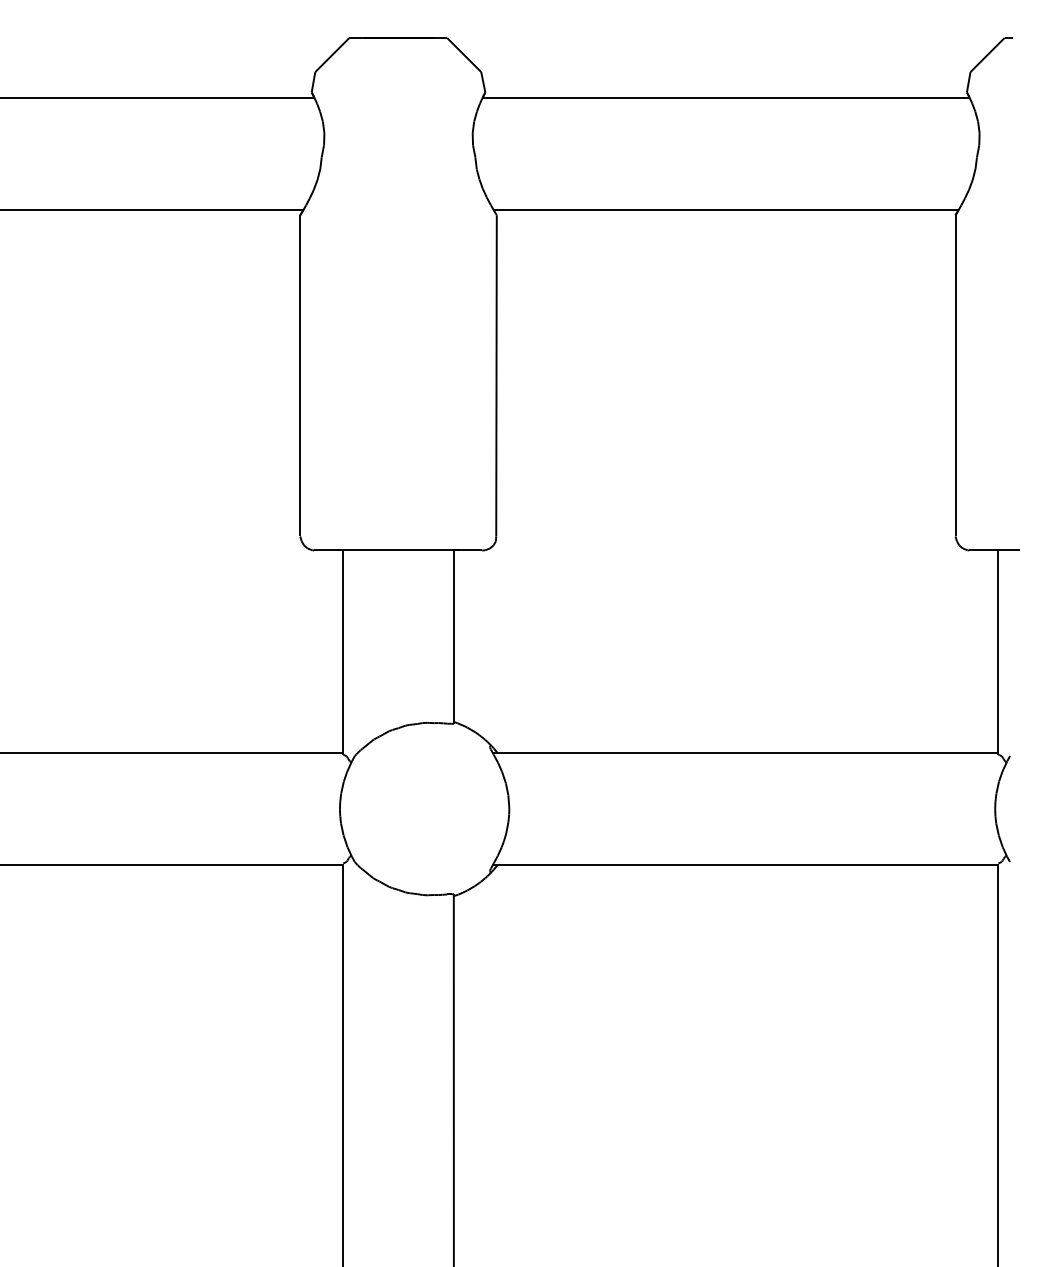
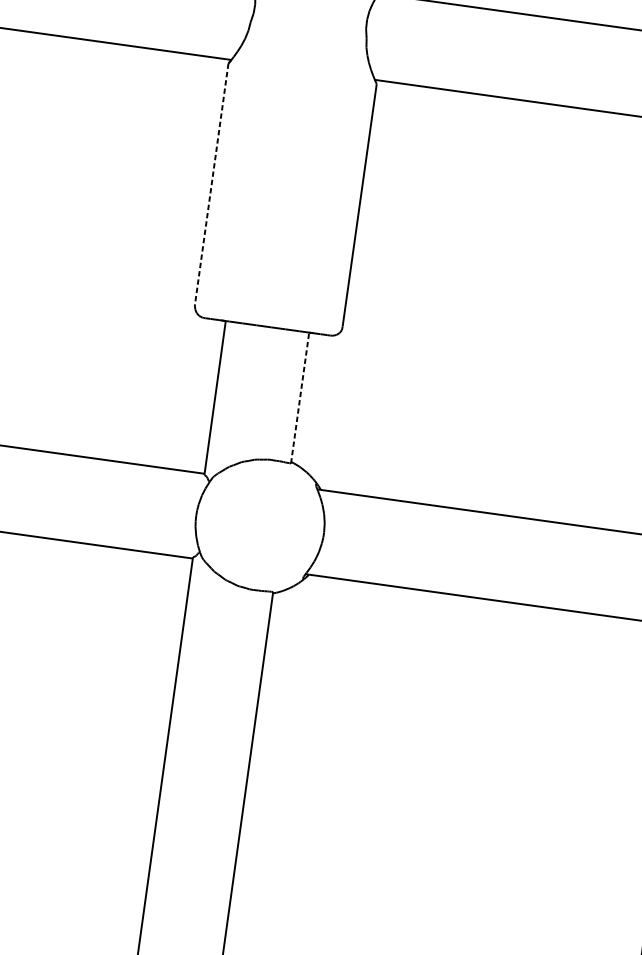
line: (300, 375) -> (211, 184), solid -> dashed
line: (453, 637) -> (299, 398), solid -> dashed

